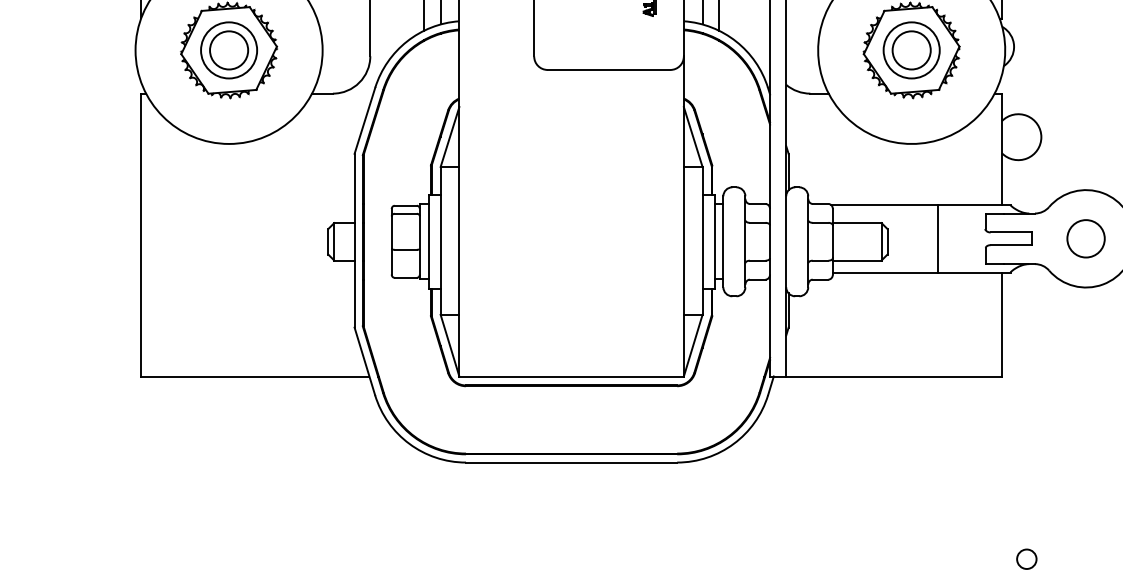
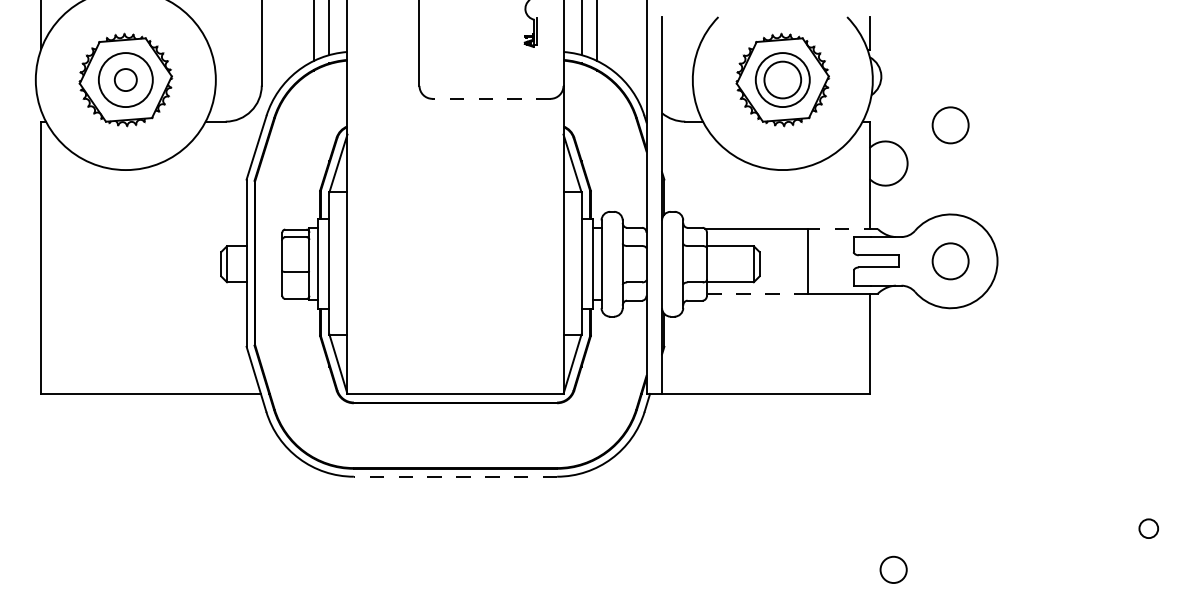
circle: (228, 49) -> (125, 79), size x0.6
line: (609, 69) -> (491, 98), solid -> dashed
circle: (1085, 97) -> (950, 125), added
line: (974, 204) -> (843, 228), solid -> dashed
line: (885, 273) -> (757, 294), solid -> dashed
line: (571, 462) -> (455, 476), solid -> dashed
circle: (1026, 558) -> (893, 569), size x1.4

